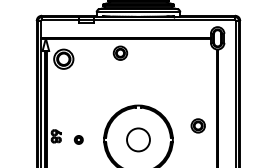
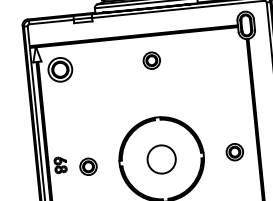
part: (120, 52) -> (151, 59), moved
part: (197, 125) -> (233, 151), moved
part: (78, 139) -> (88, 166), size x1.67

